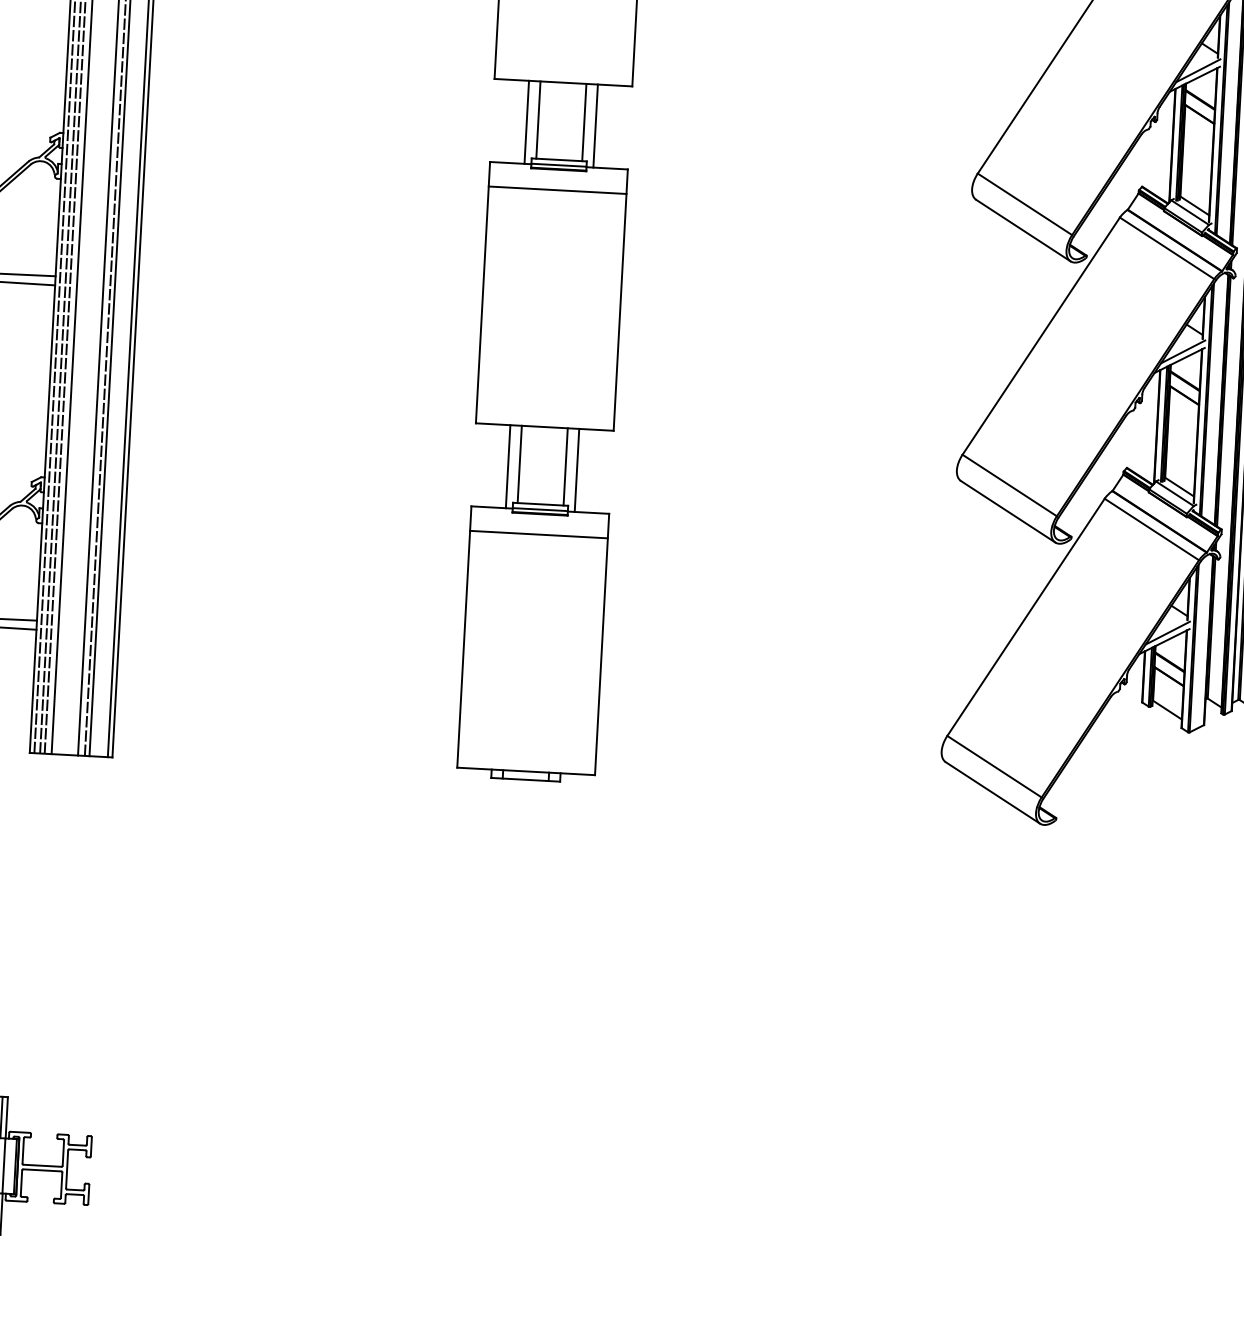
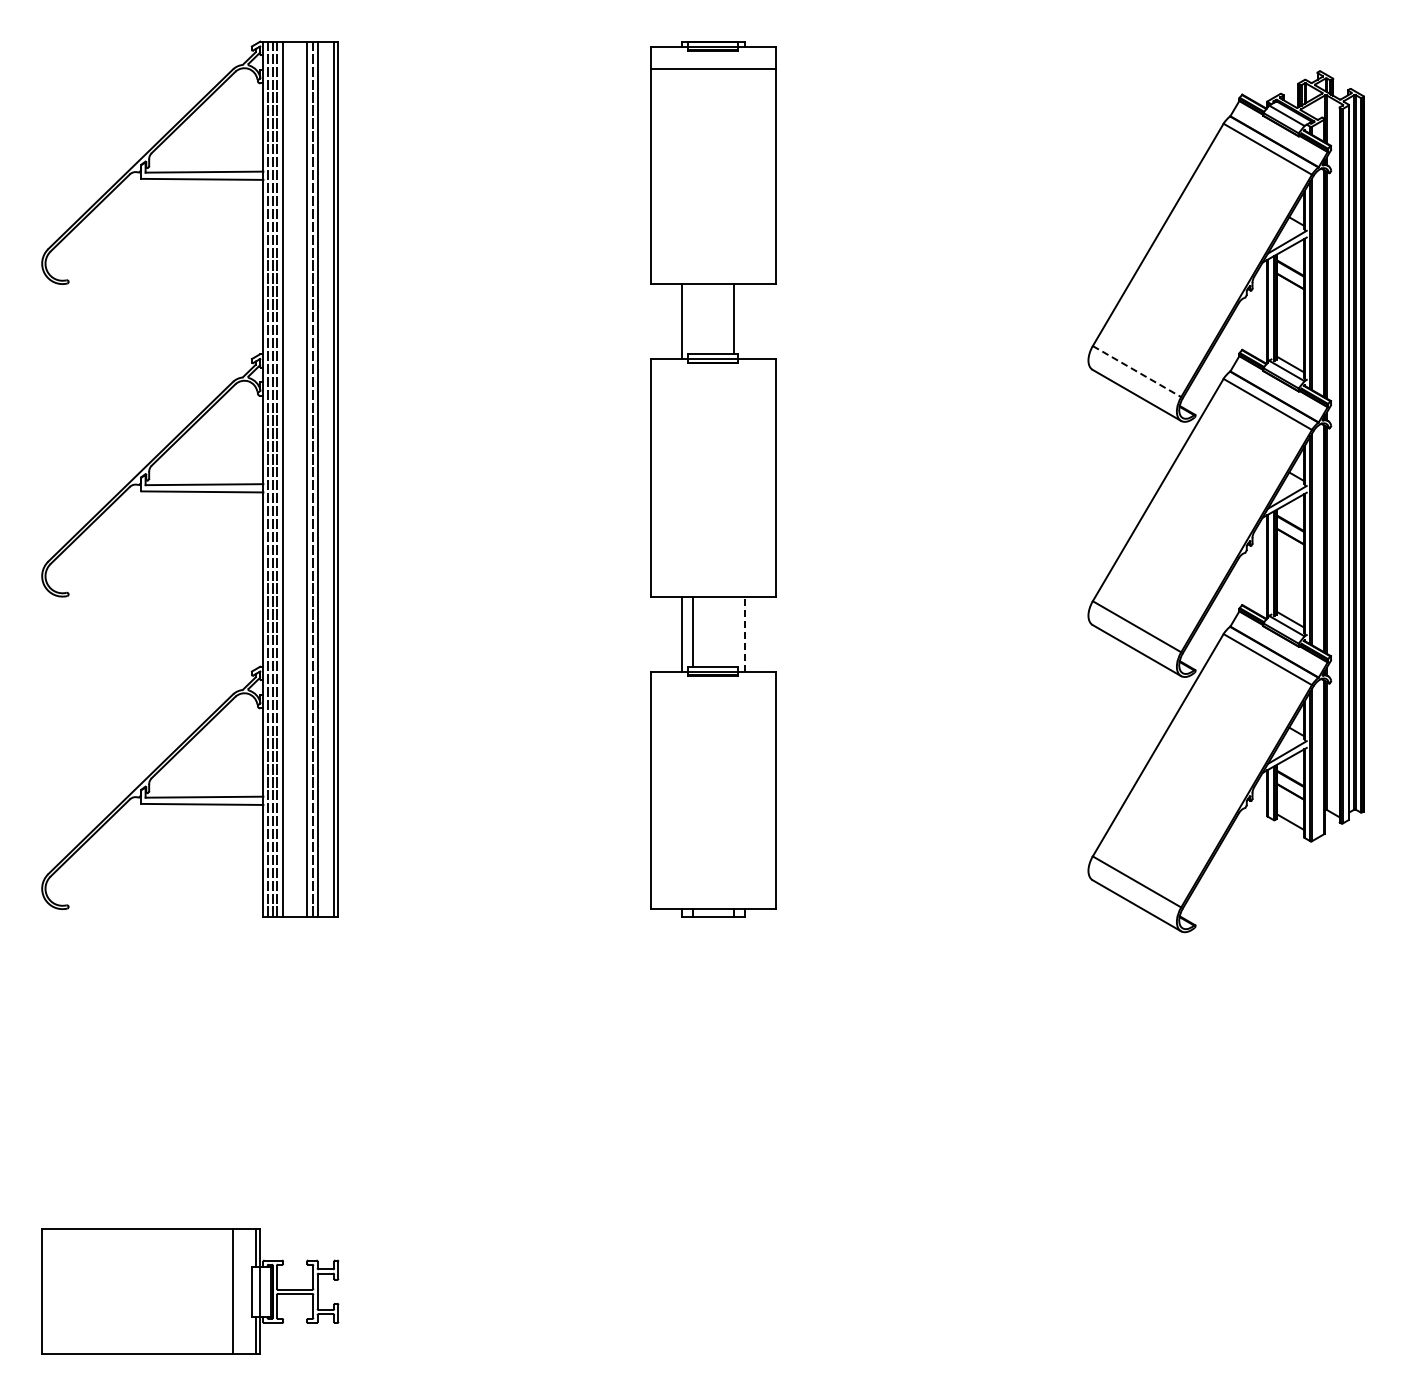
line: (538, 120) -> (692, 319), removed
line: (595, 125) -> (744, 321), removed
line: (556, 189) -> (712, 381), removed
line: (1025, 204) -> (1137, 371), solid -> dashed
line: (565, 466) -> (734, 631), removed
line: (576, 470) -> (744, 634), solid -> dashed
line: (537, 534) -> (712, 694), removed

